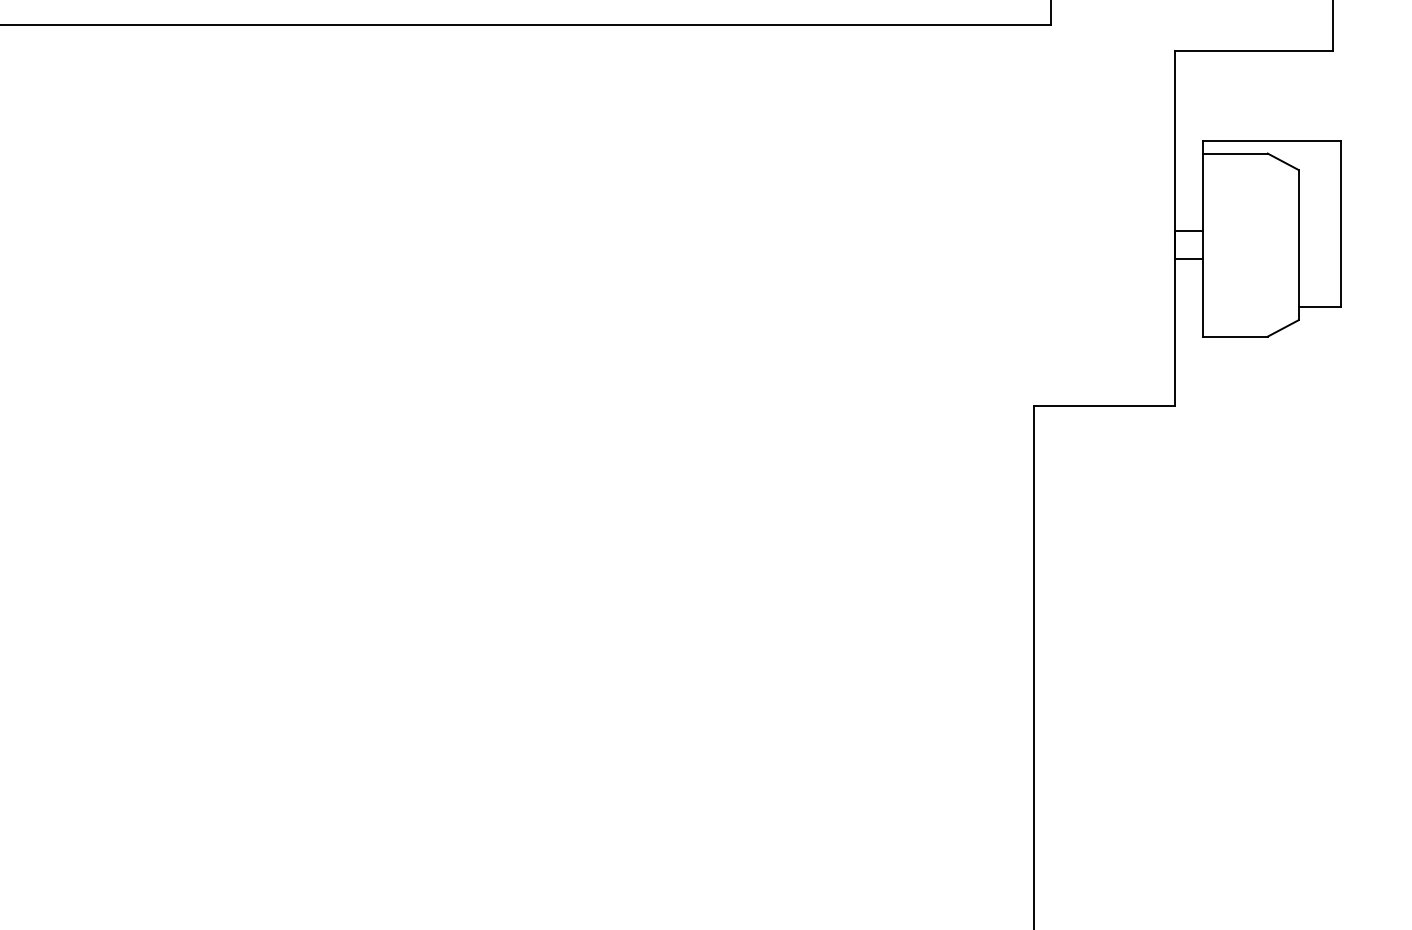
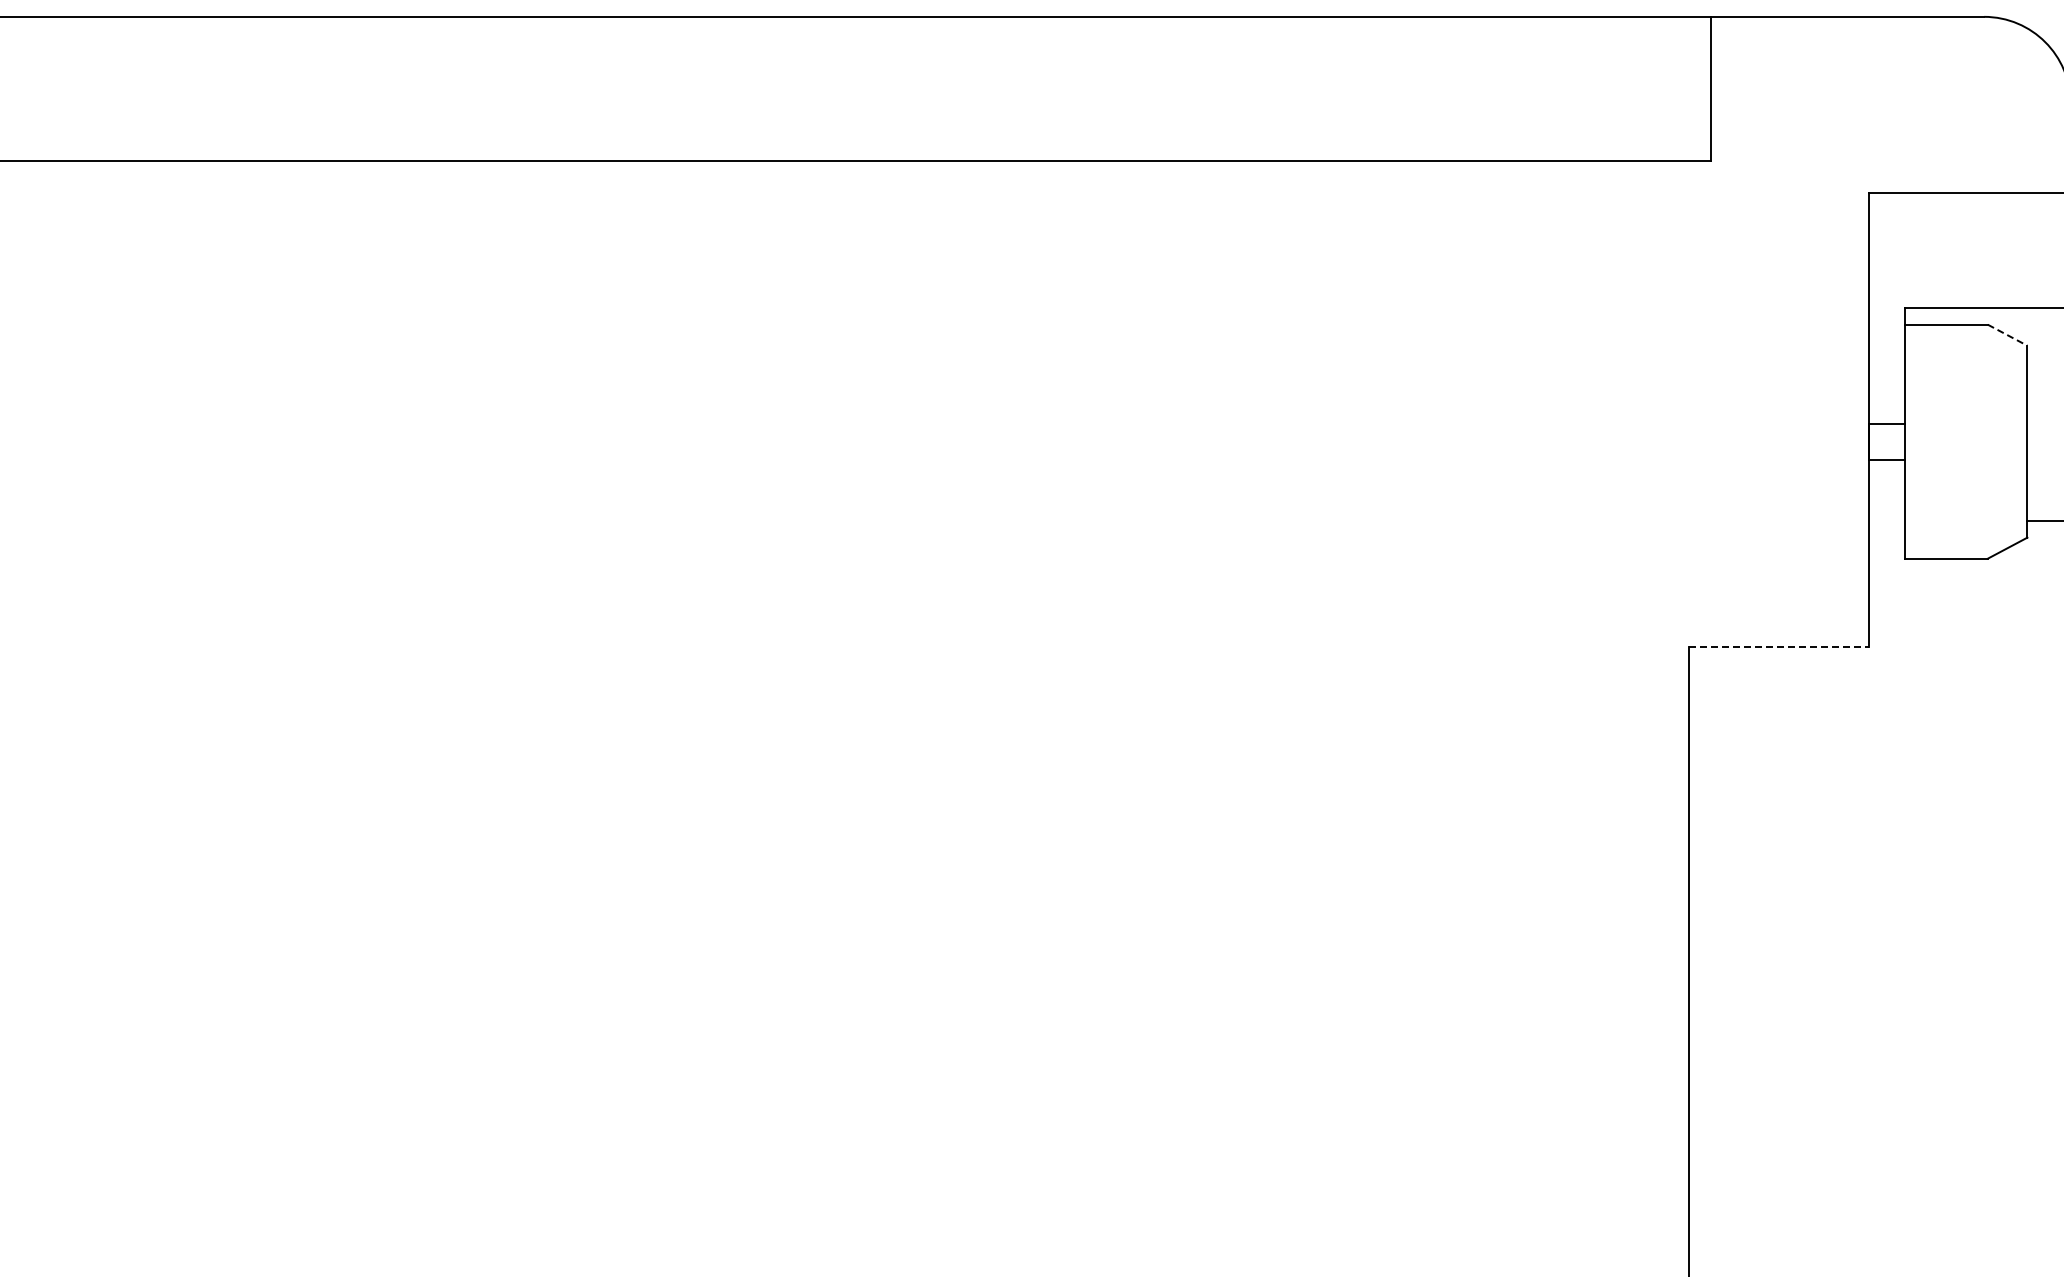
line: (1283, 162) -> (2008, 335), solid -> dashed
line: (1104, 405) -> (1779, 646), solid -> dashed

